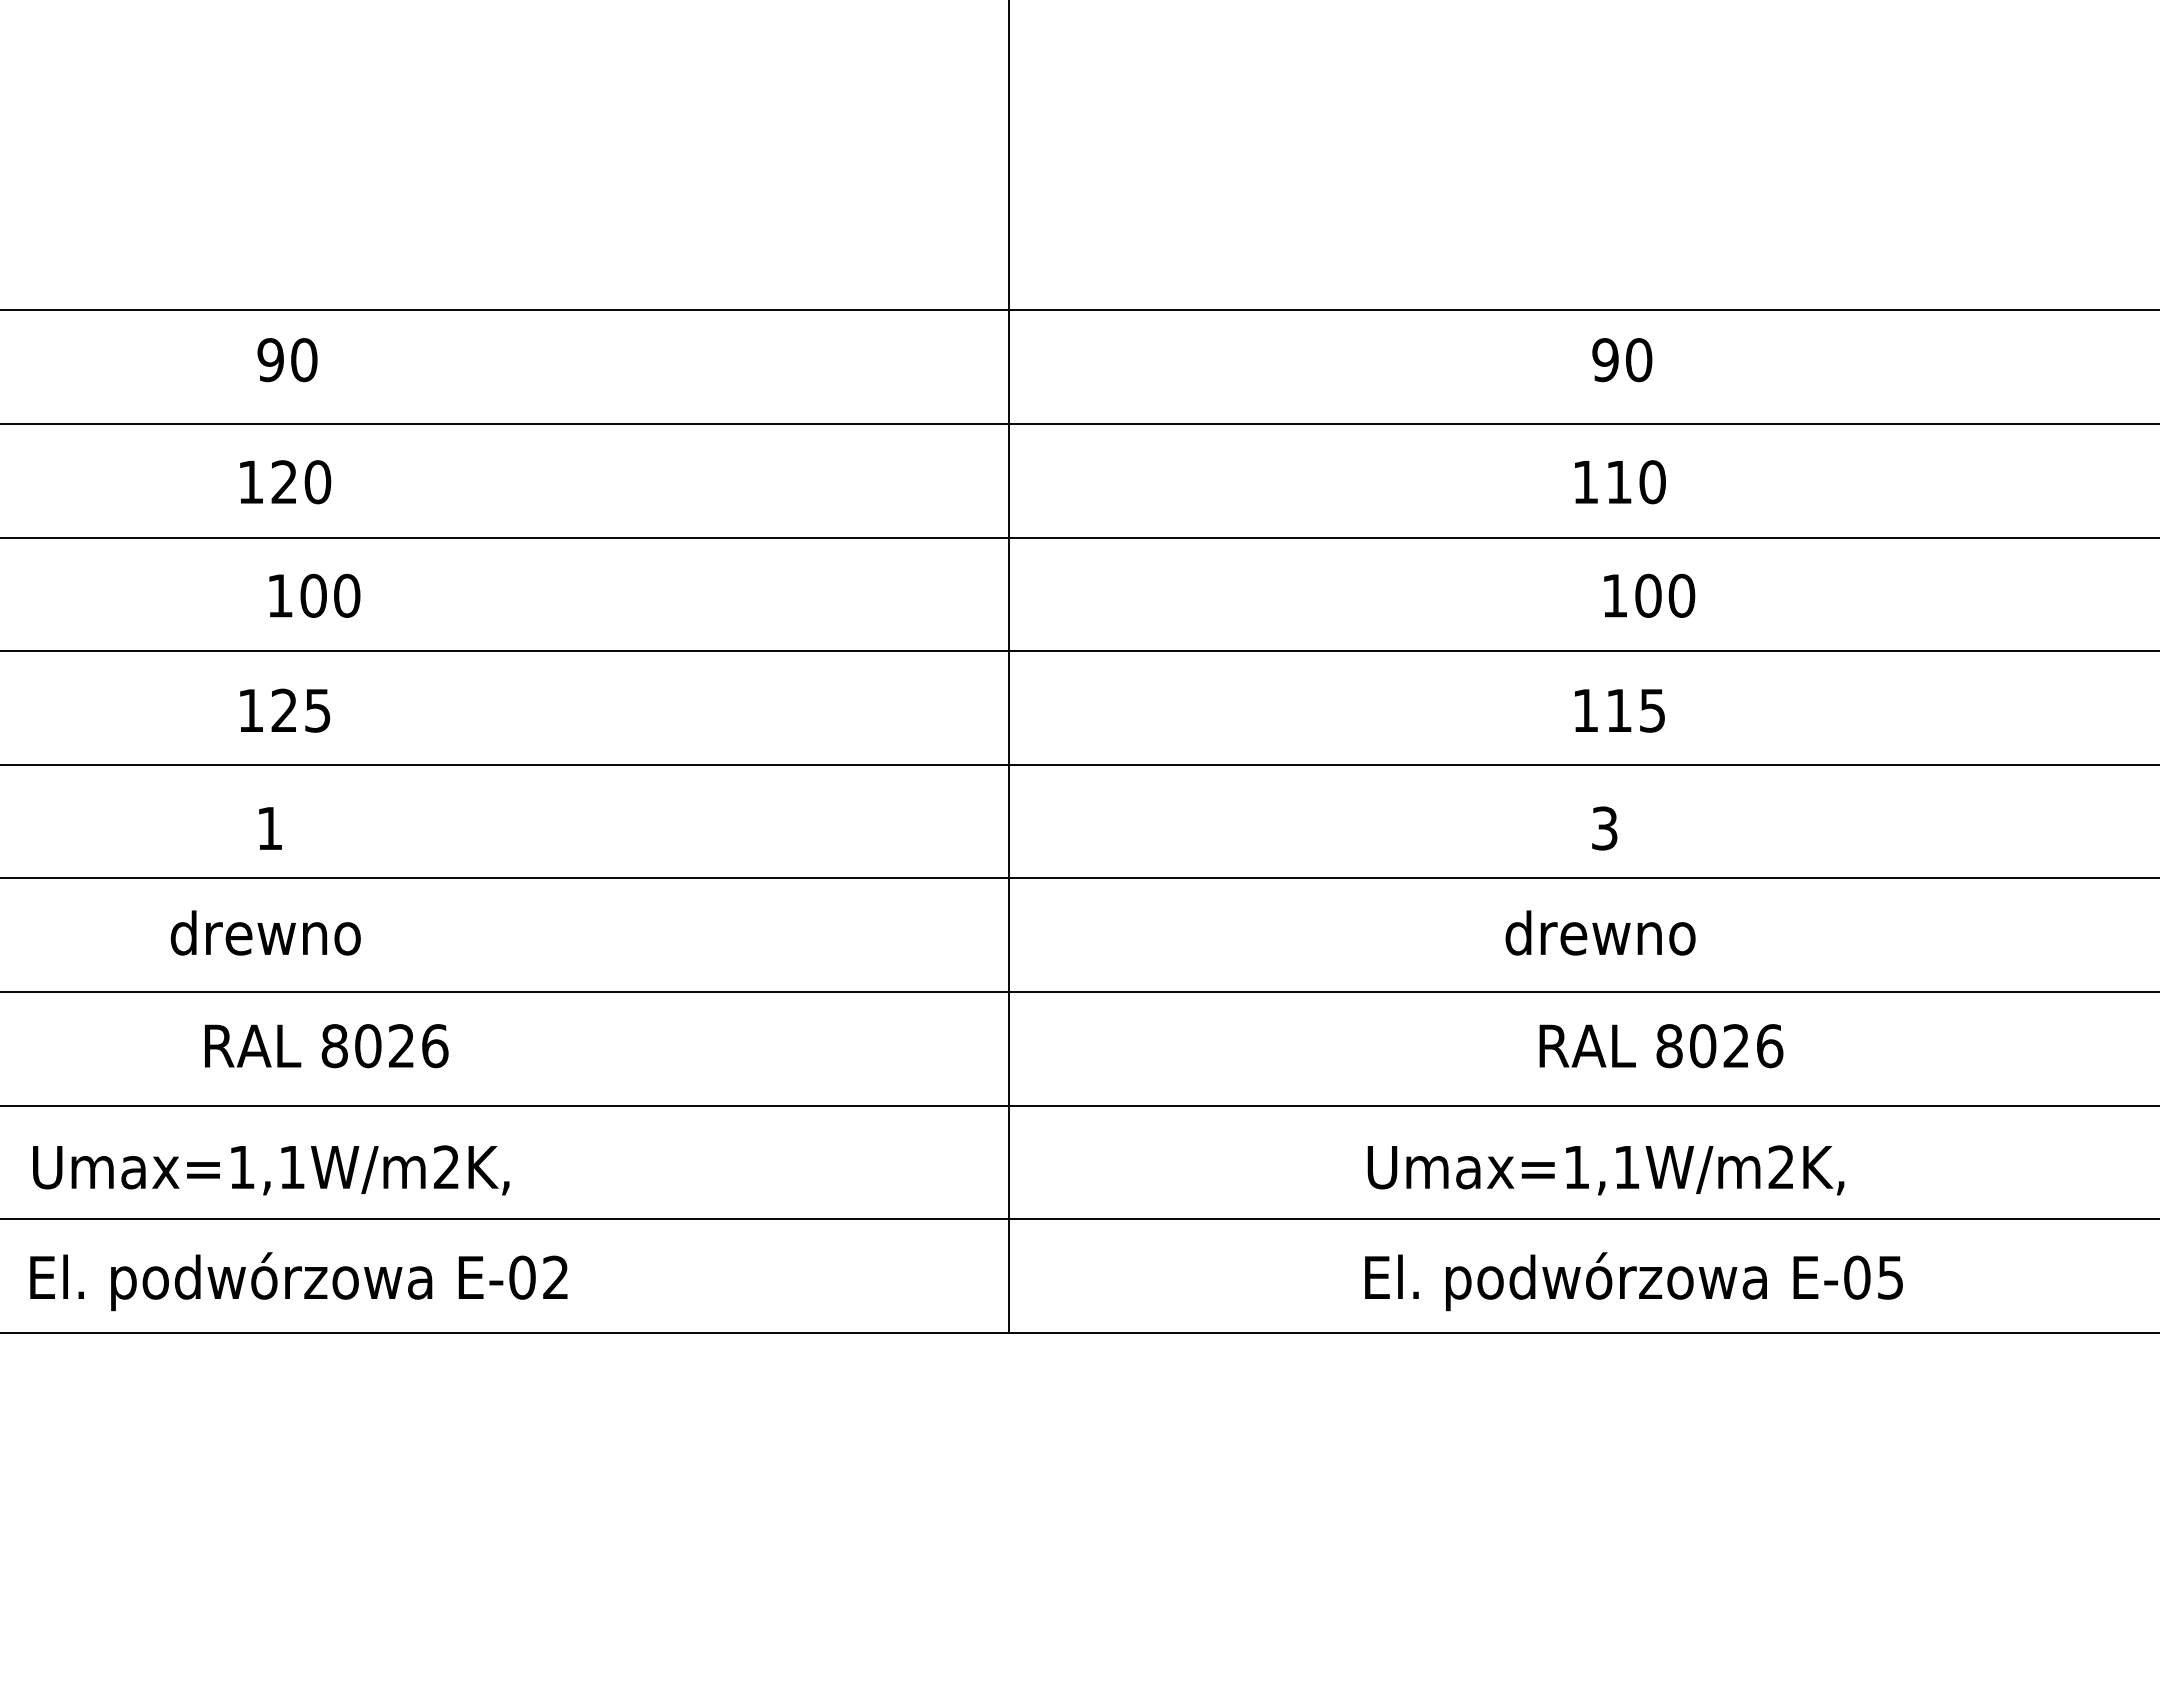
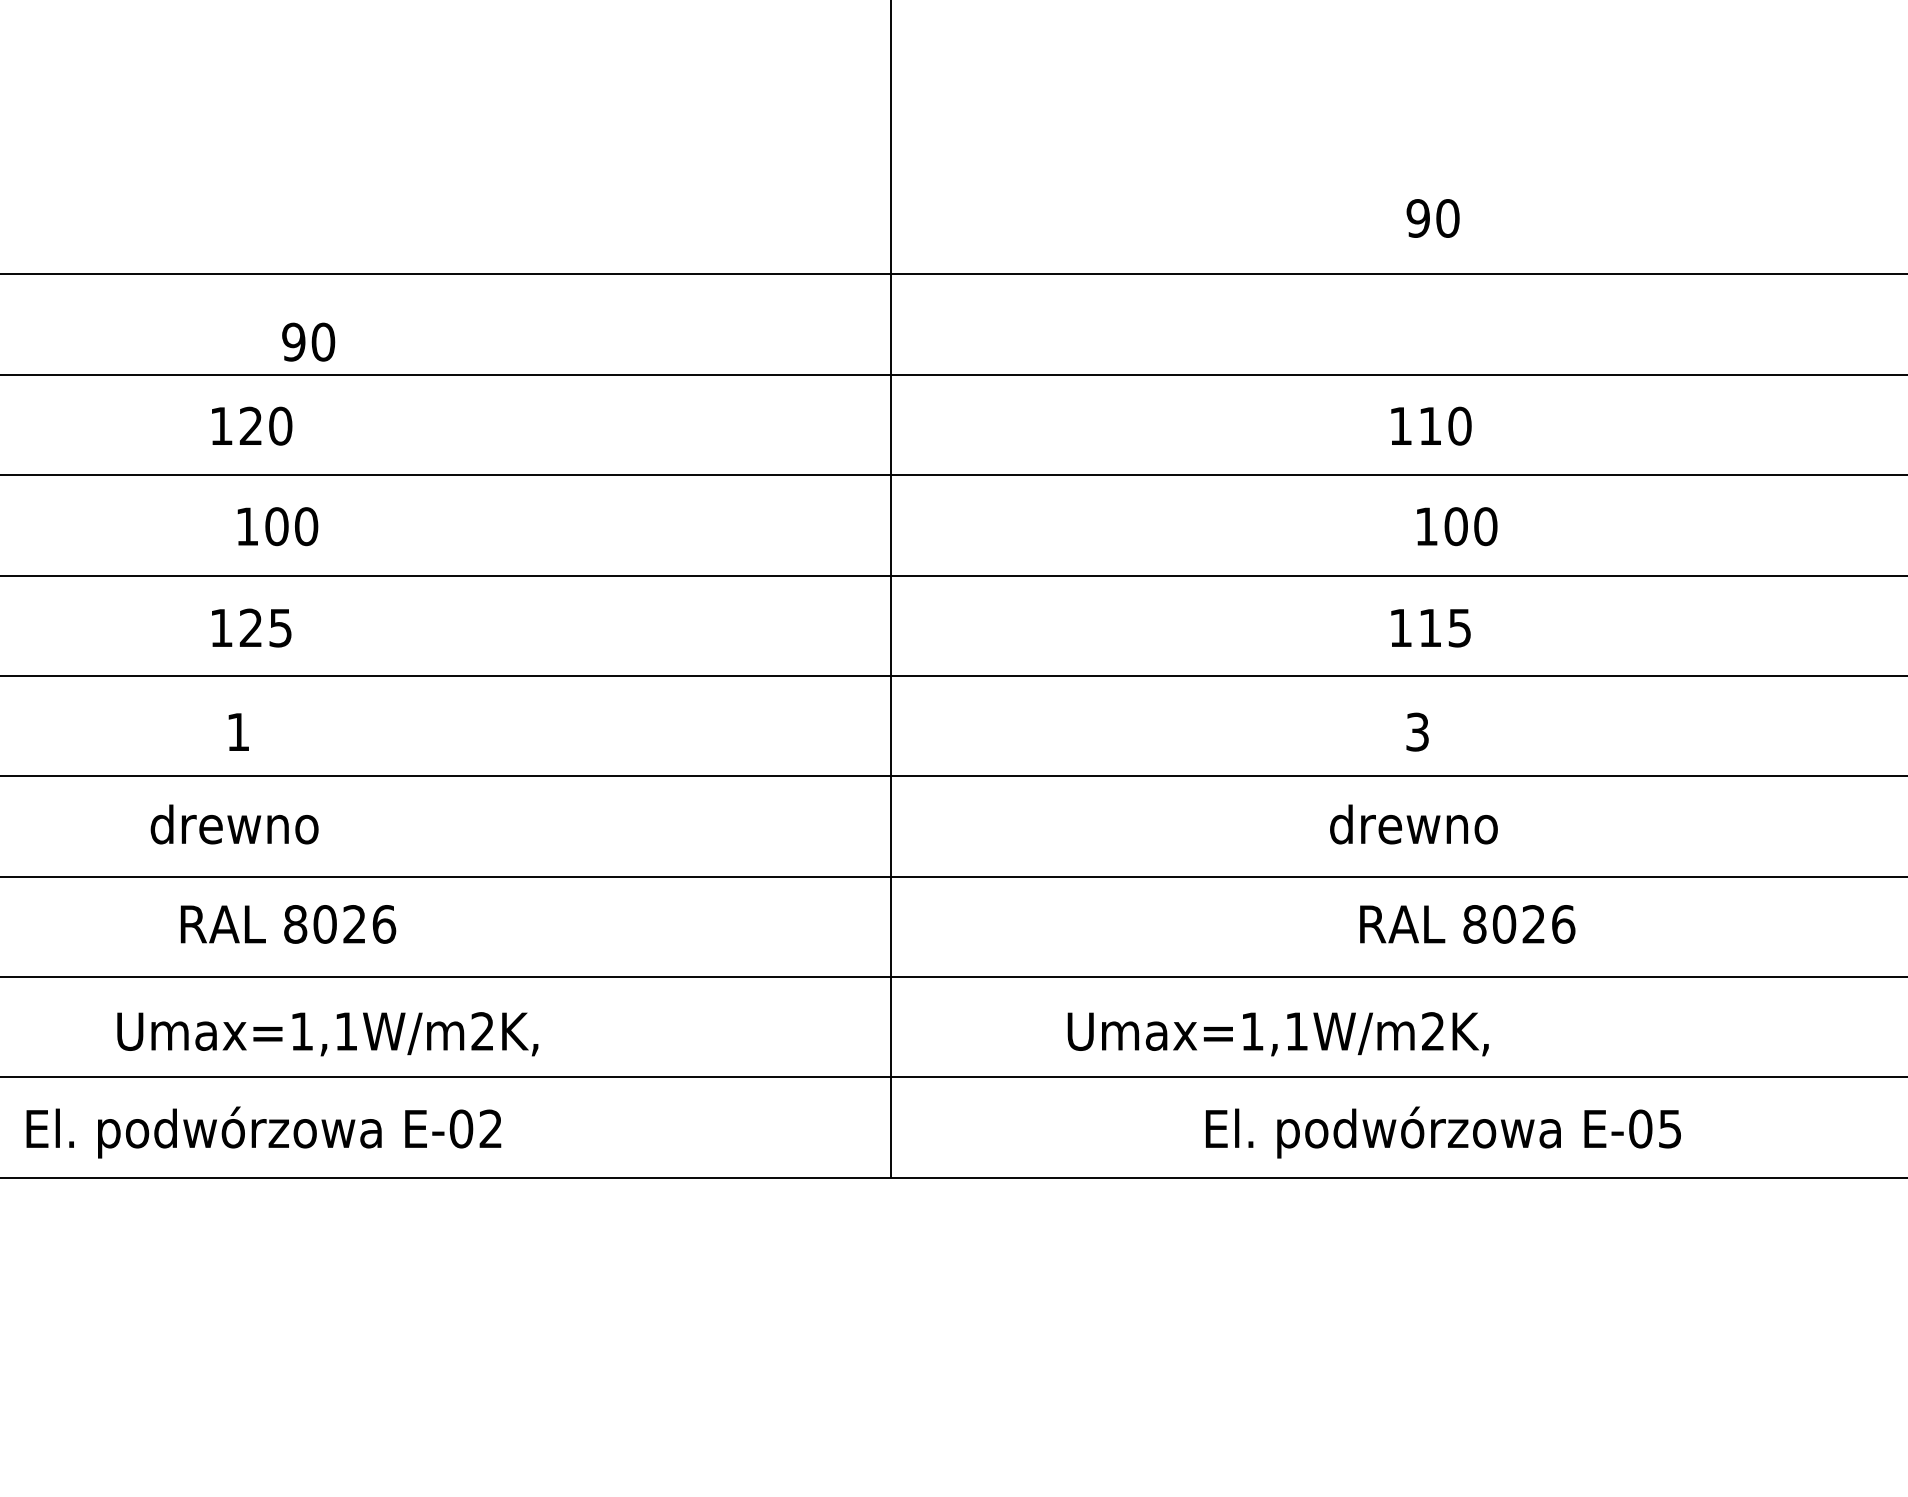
text: (287, 360) -> (308, 342), moved
text: (1622, 360) -> (1433, 218), moved
text: (271, 1170) -> (328, 1034), moved
text: (1605, 1170) -> (1277, 1034), moved

